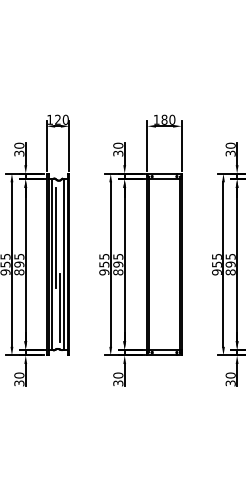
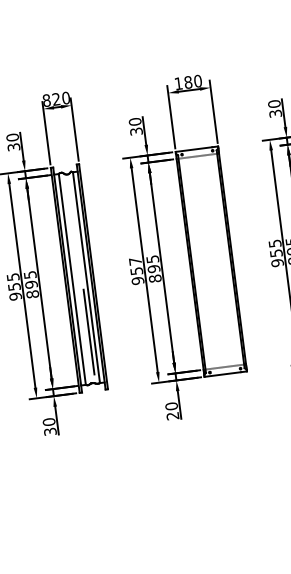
text: (50, 119) -> (47, 100), 120 -> 820
line: (55, 237) -> (72, 245), removed
text: (104, 256) -> (135, 261), 955 -> 957
text: (118, 383) -> (173, 416), 30 -> 20

